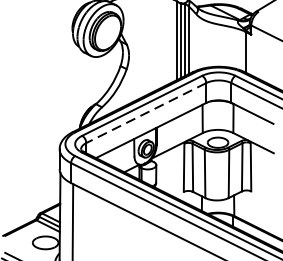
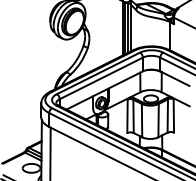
line: (145, 113) -> (100, 78), dashed -> solid

